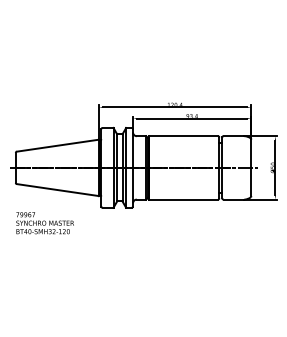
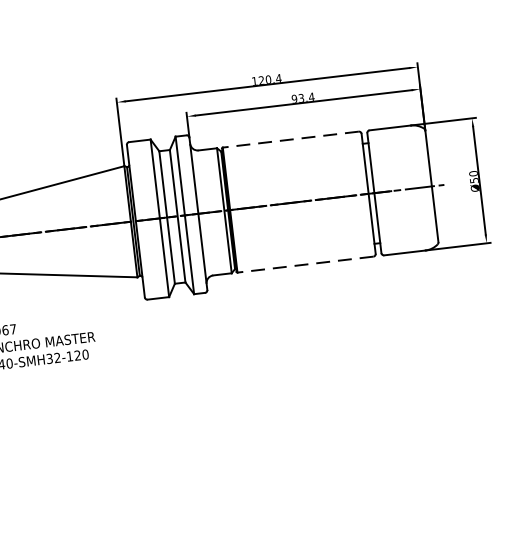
line: (183, 136) -> (290, 140), solid -> dashed
line: (183, 199) -> (305, 264), solid -> dashed

